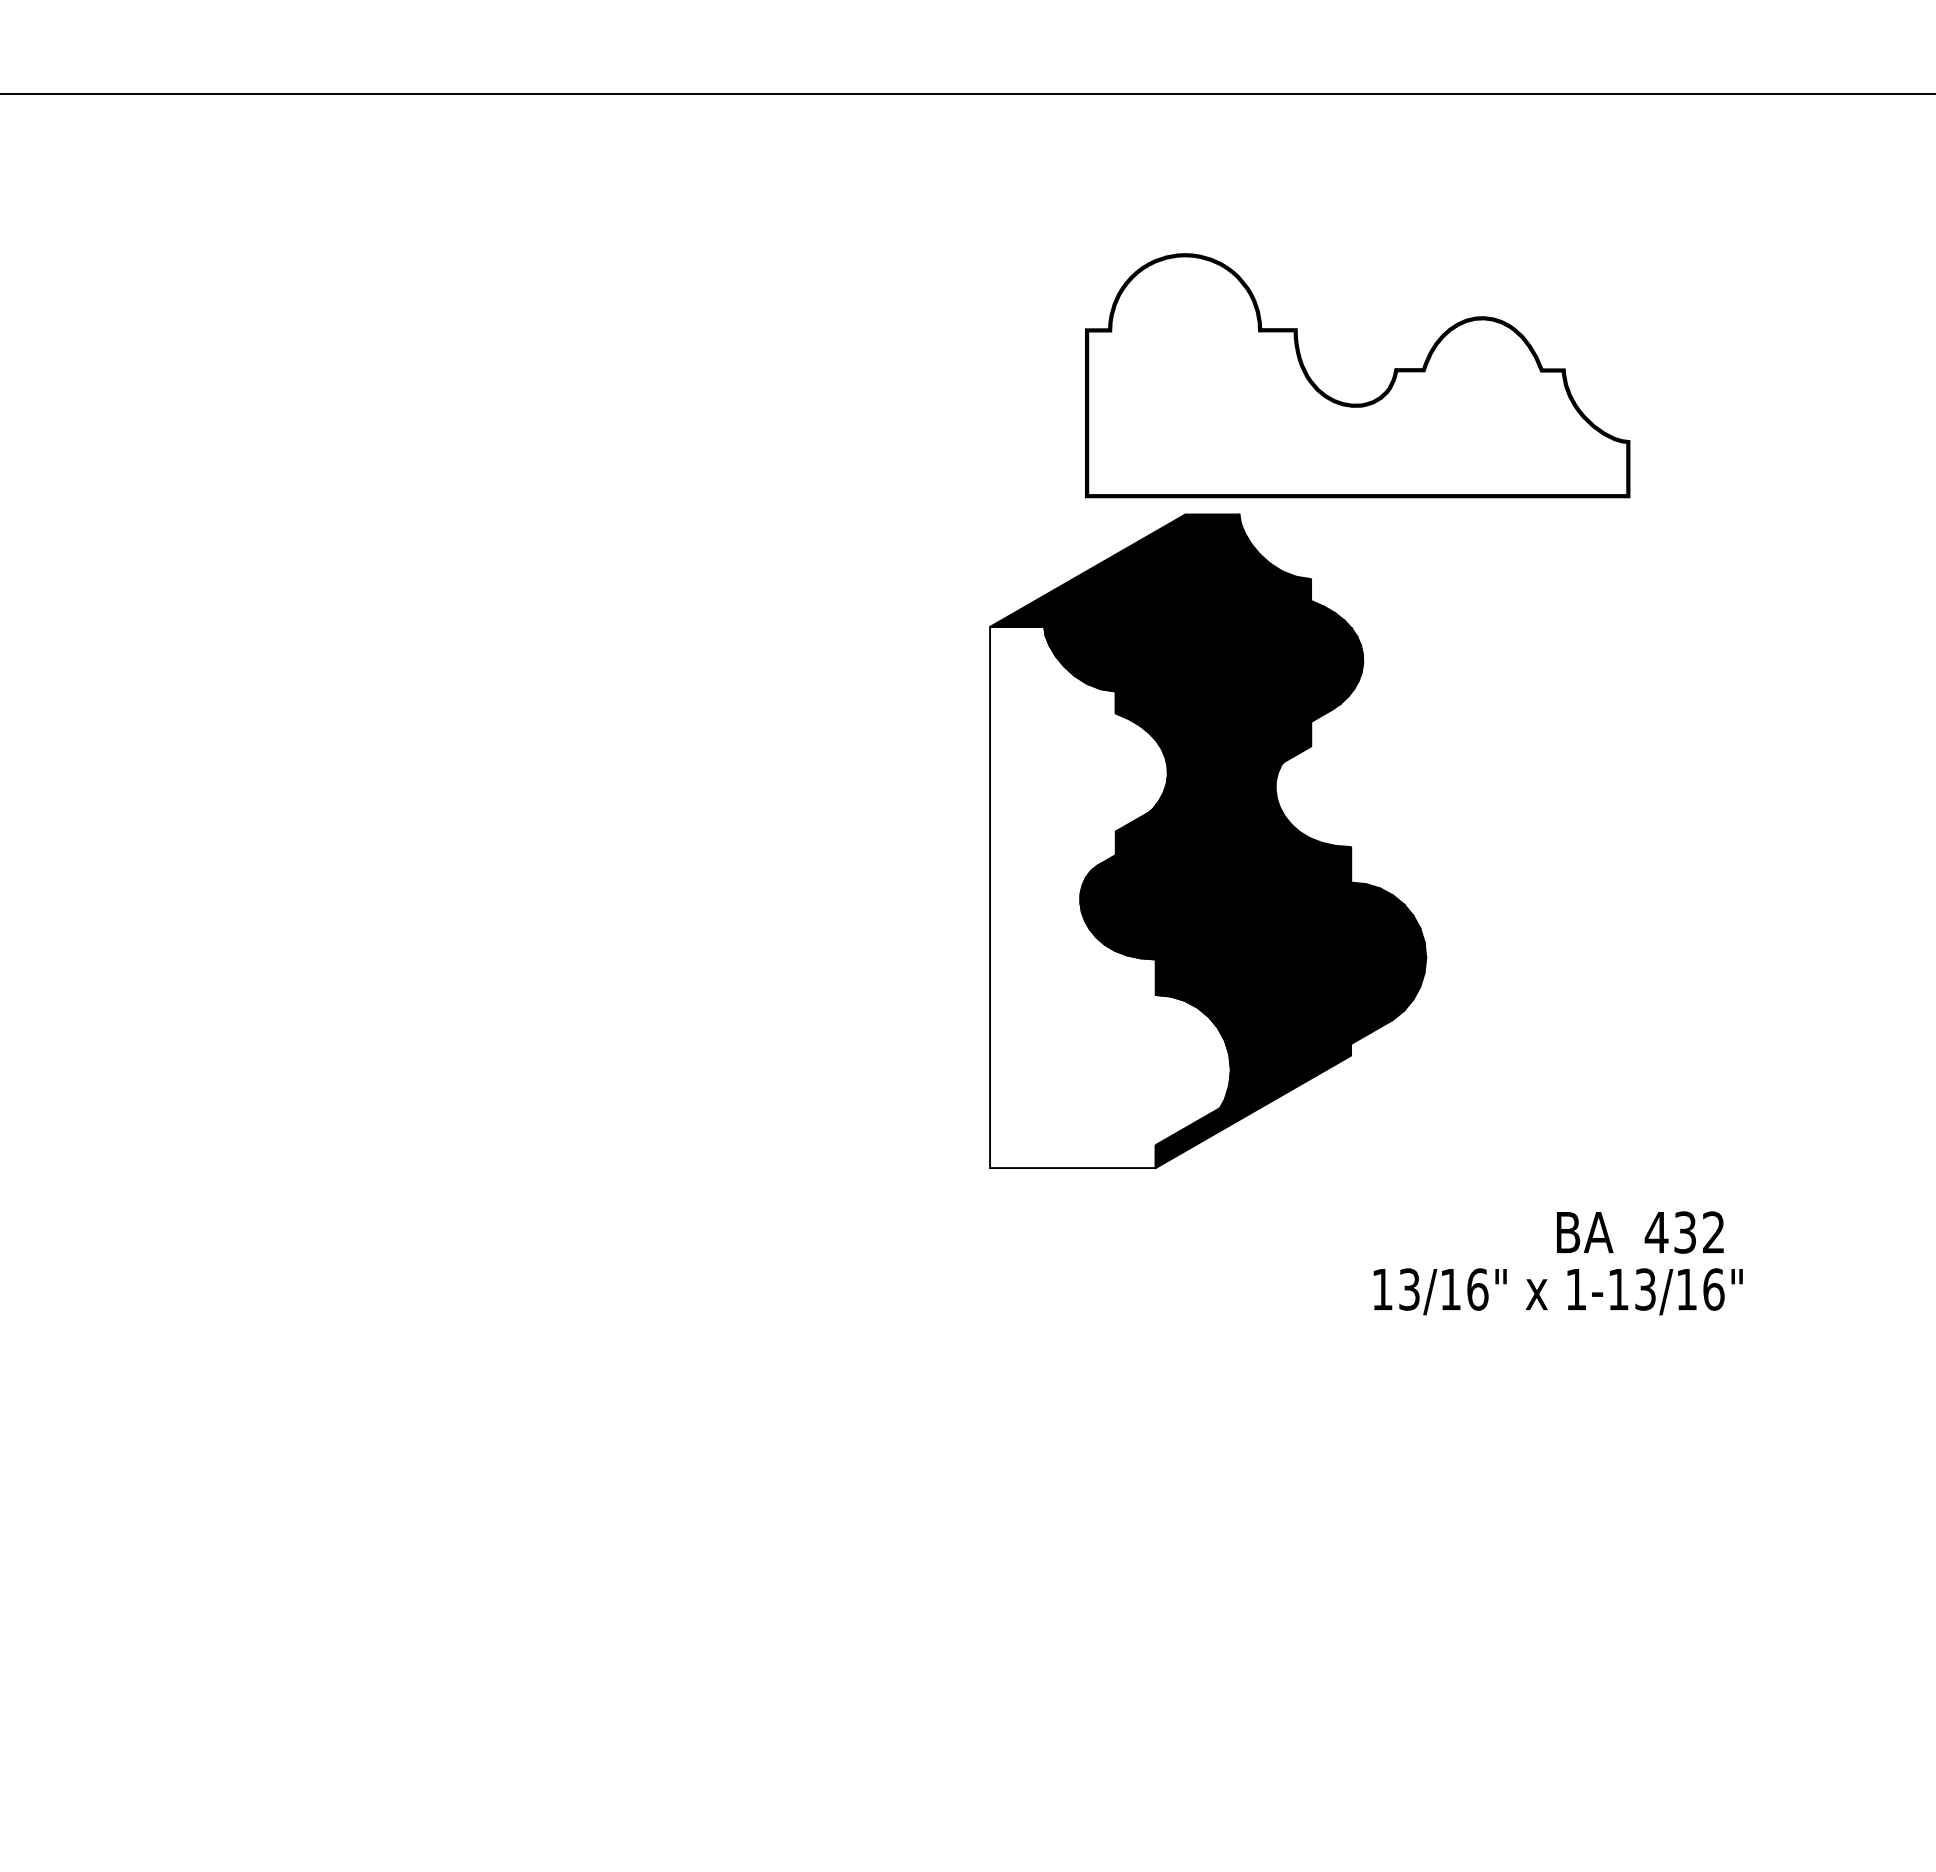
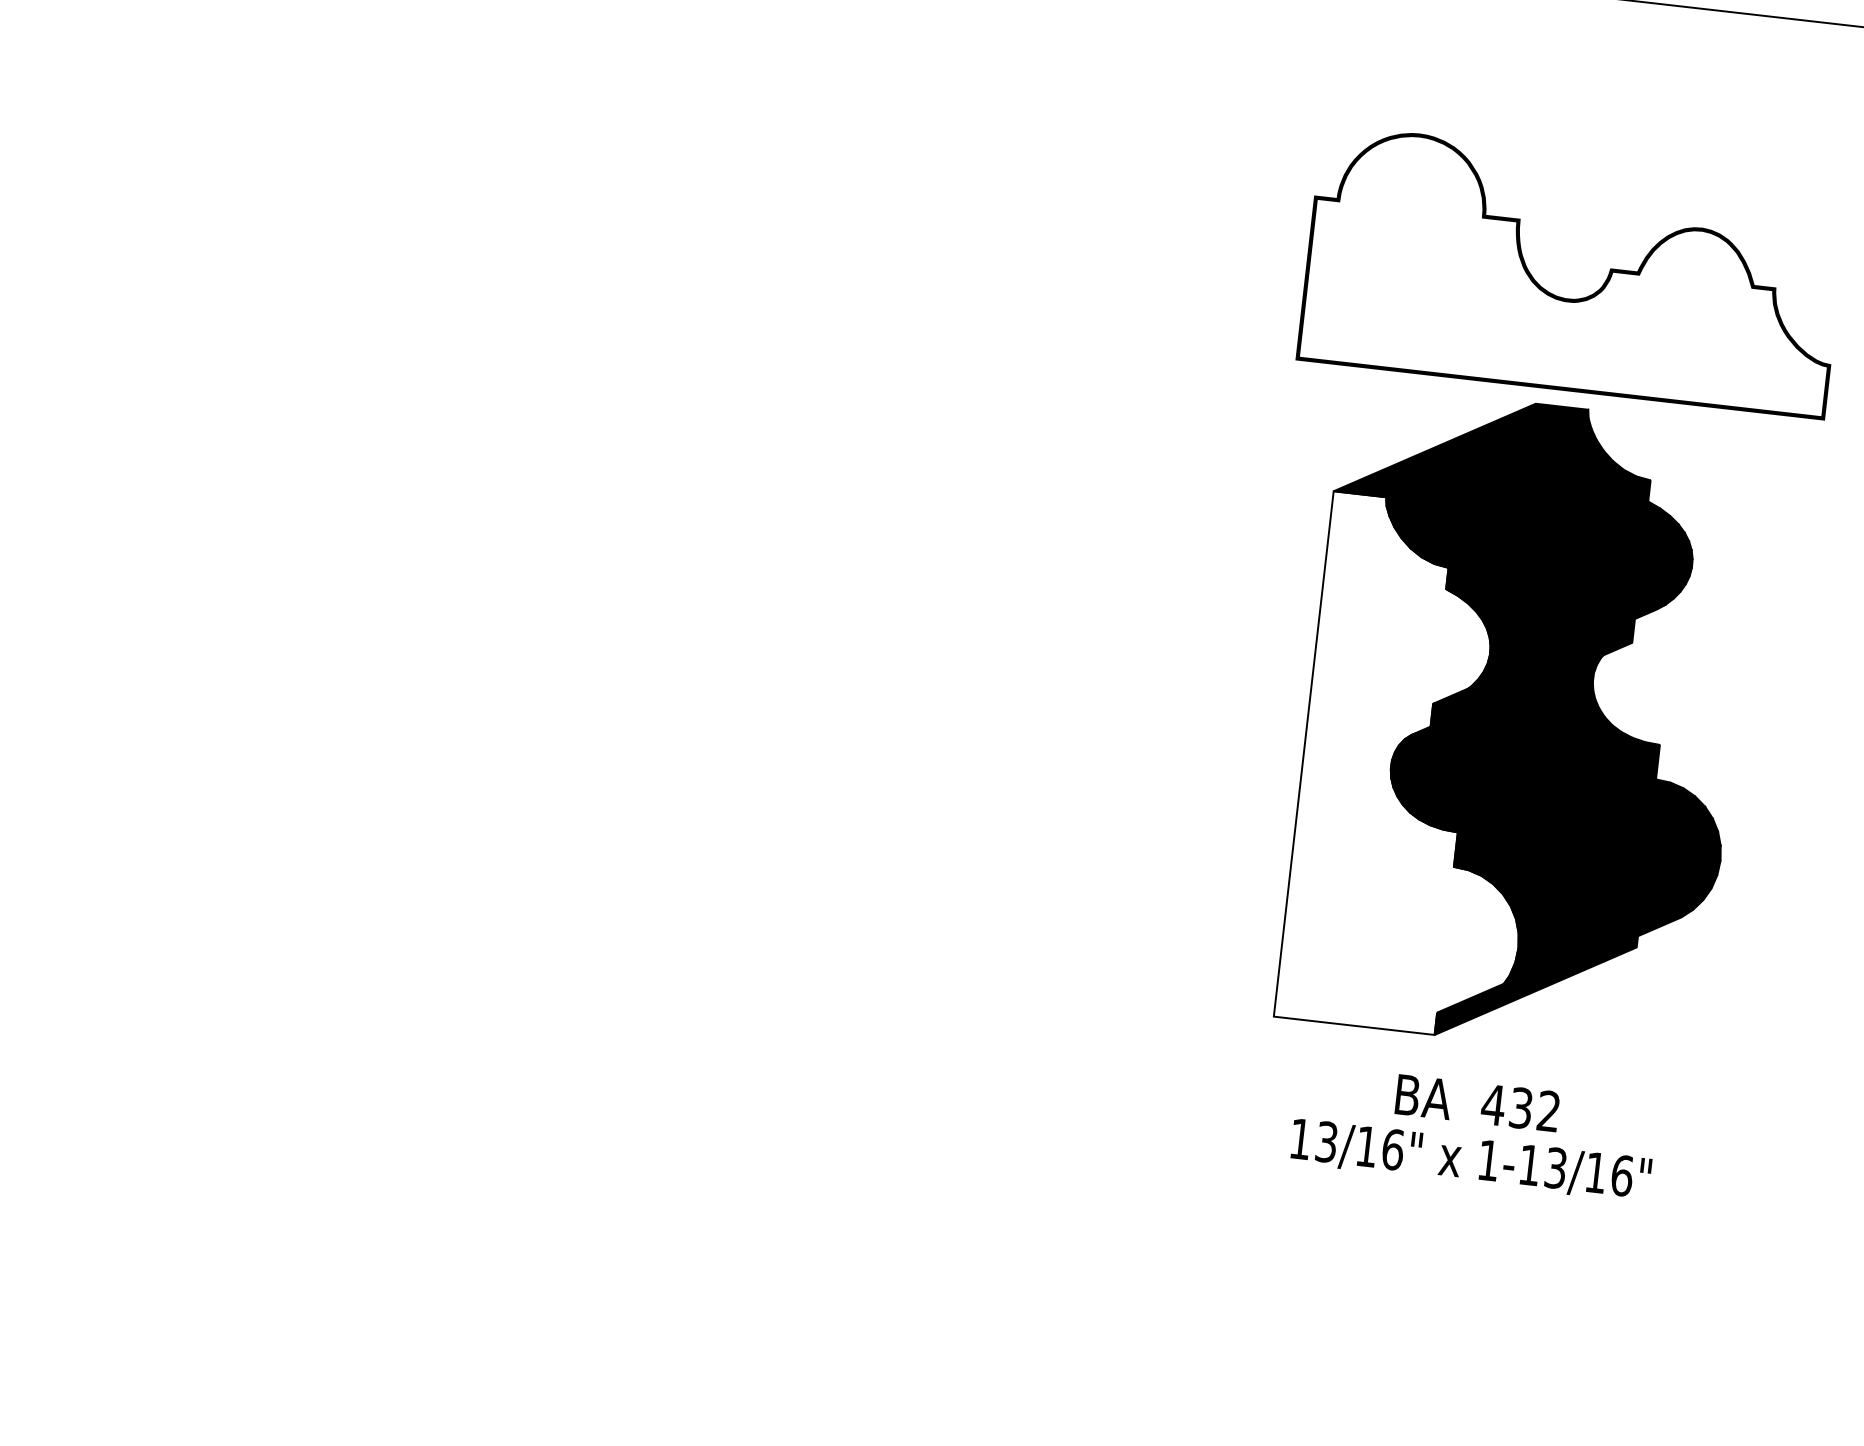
part: (1364, 402) -> (1577, 298), moved
part: (1208, 840) -> (1522, 722), moved
text: (1640, 1232) -> (1477, 1103), moved

